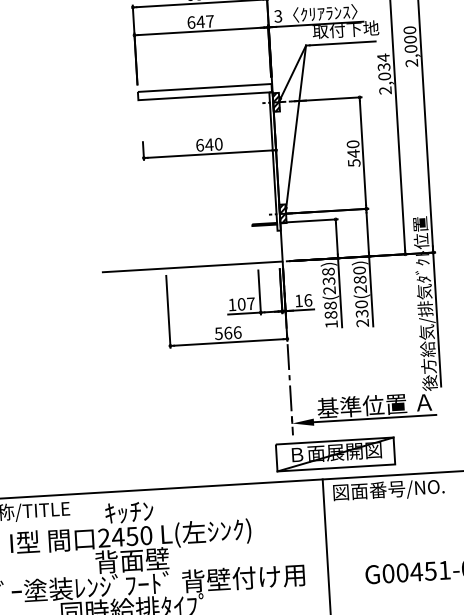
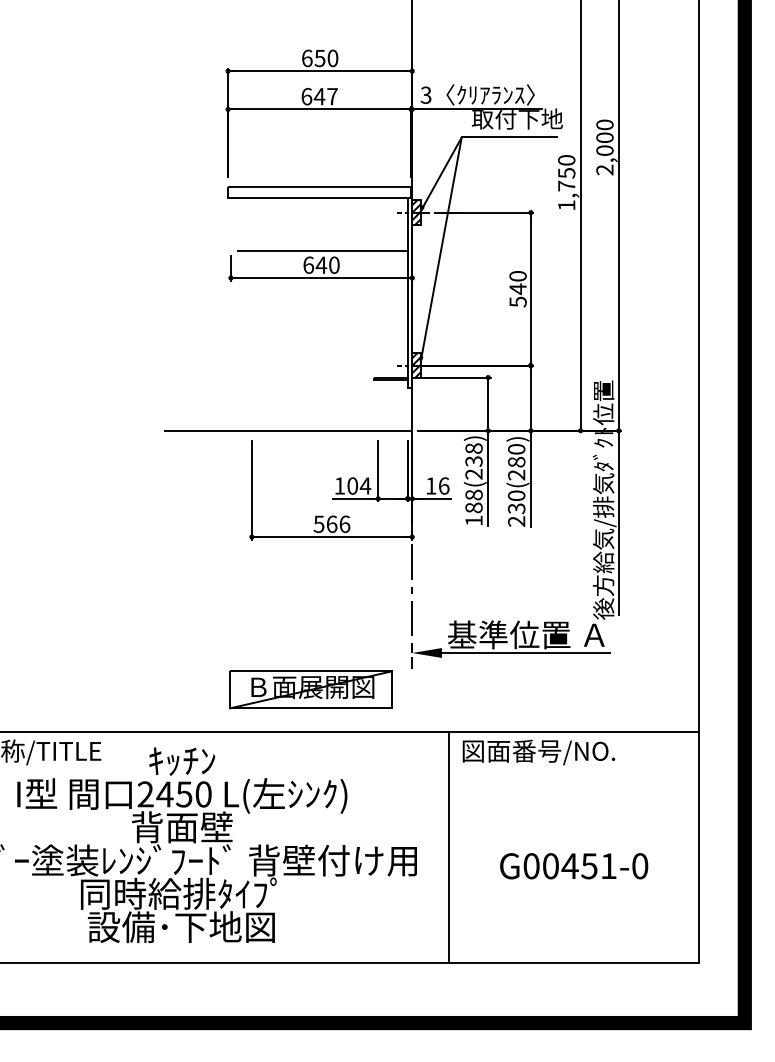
text: (384, 73) -> (566, 182), 2,034 -> 1,750
line: (209, 134) -> (322, 251), added
text: (250, 303) -> (365, 485), 107 -> 104
part: (335, 454) -> (310, 689), moved

